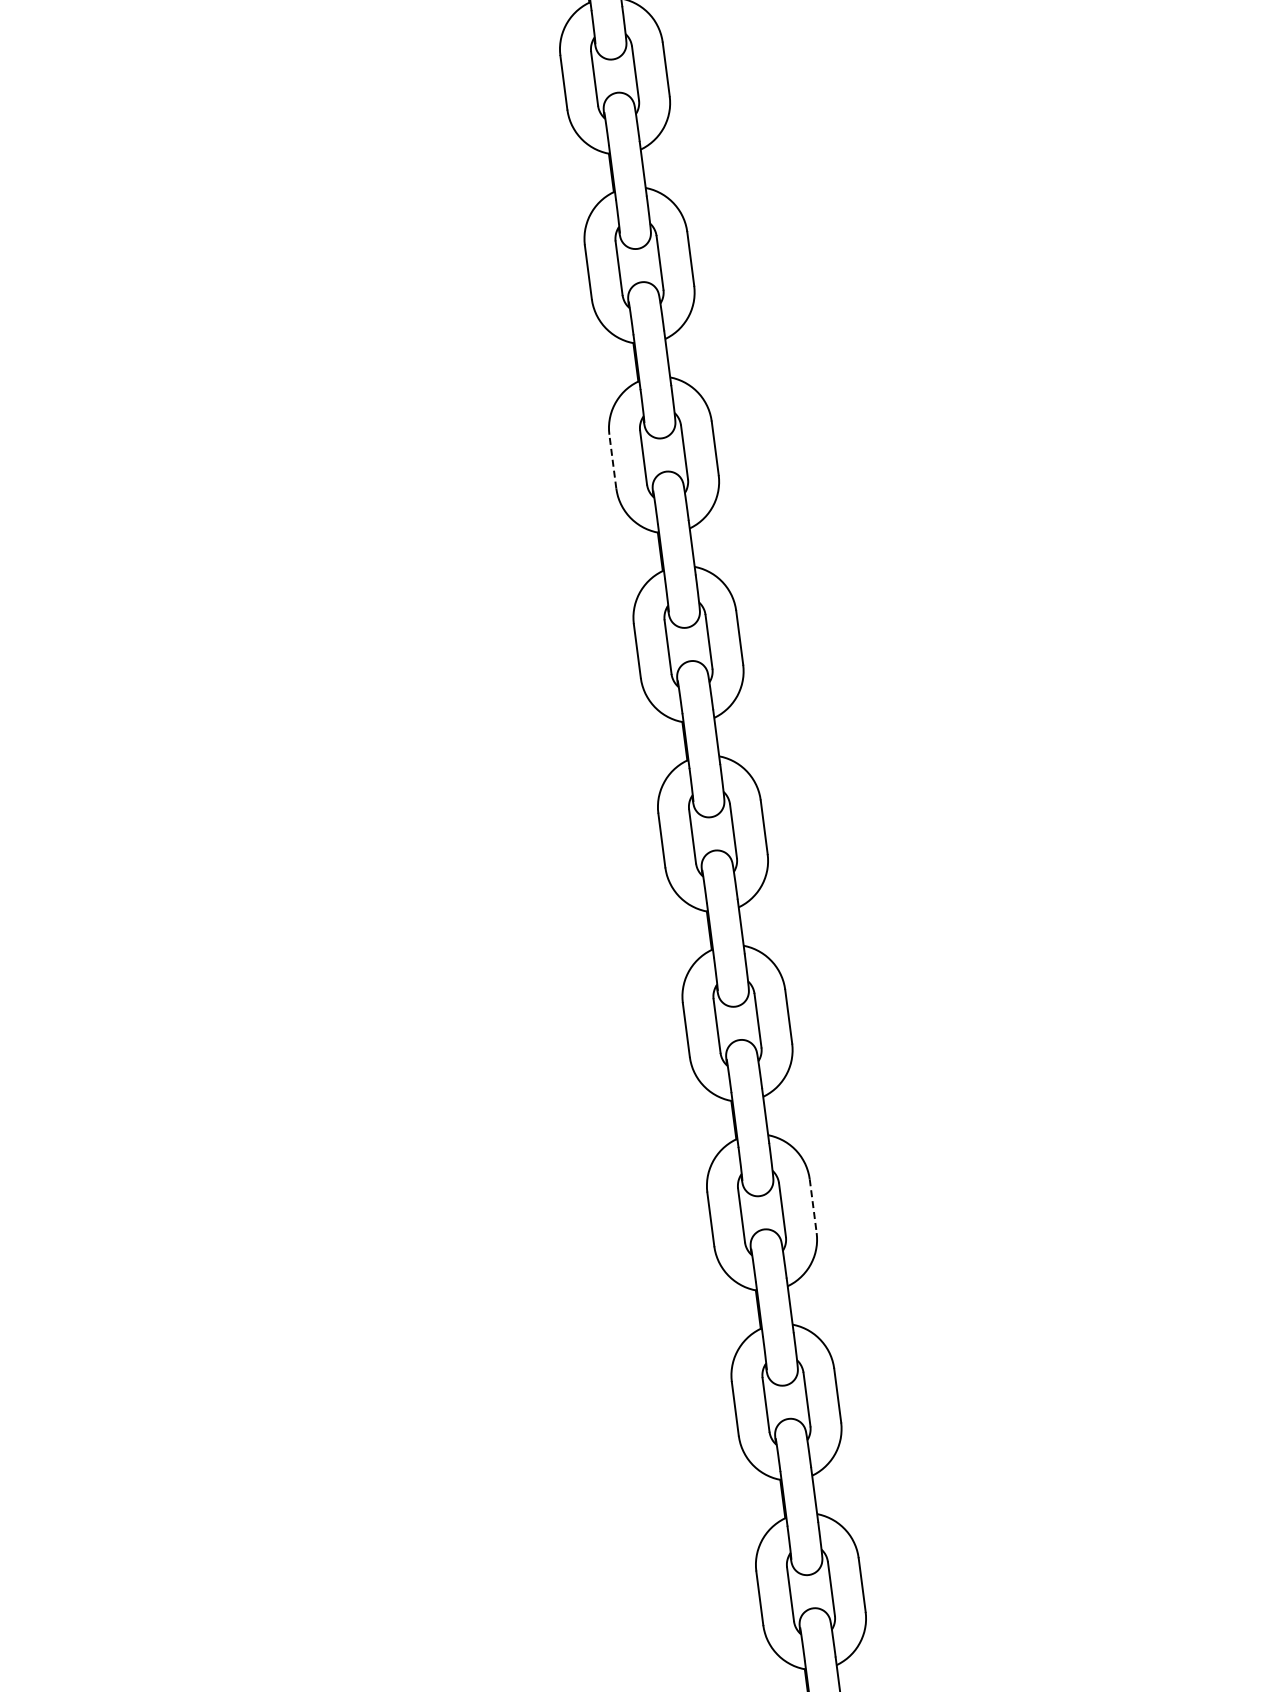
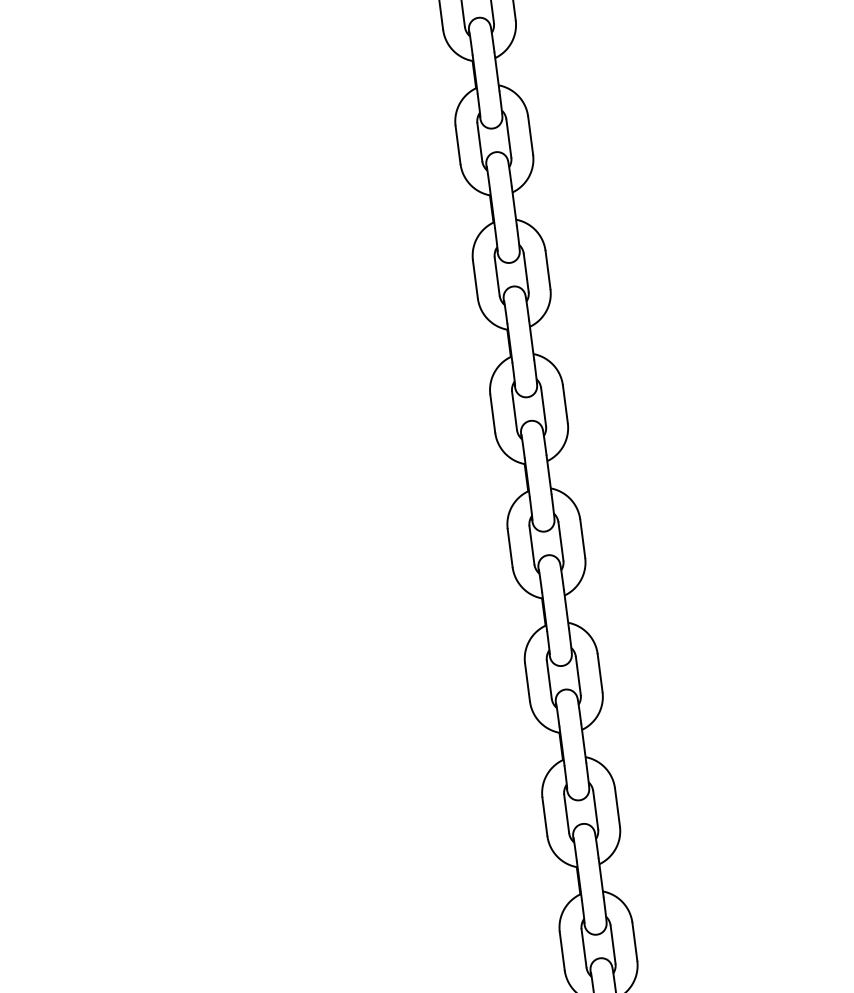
line: (612, 461) -> (492, 413), dashed -> solid
line: (813, 1206) -> (635, 942), dashed -> solid

